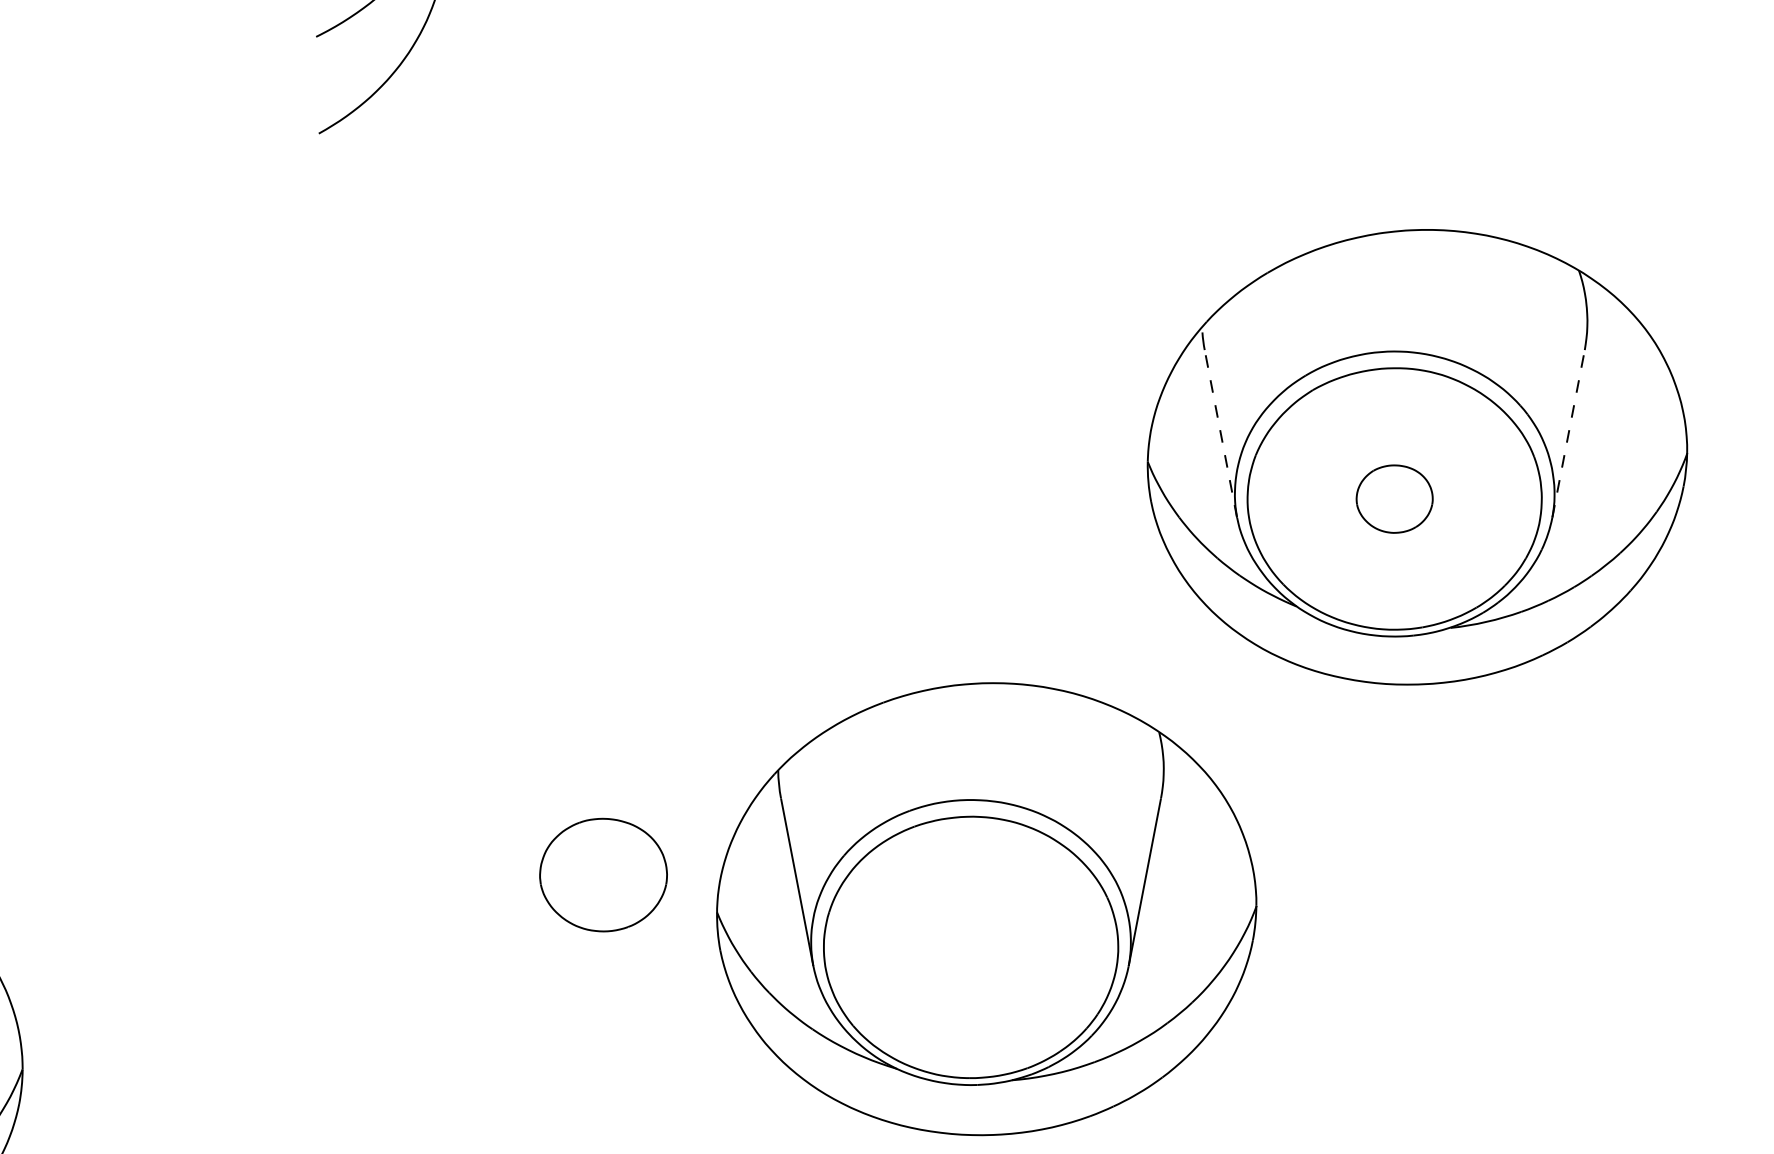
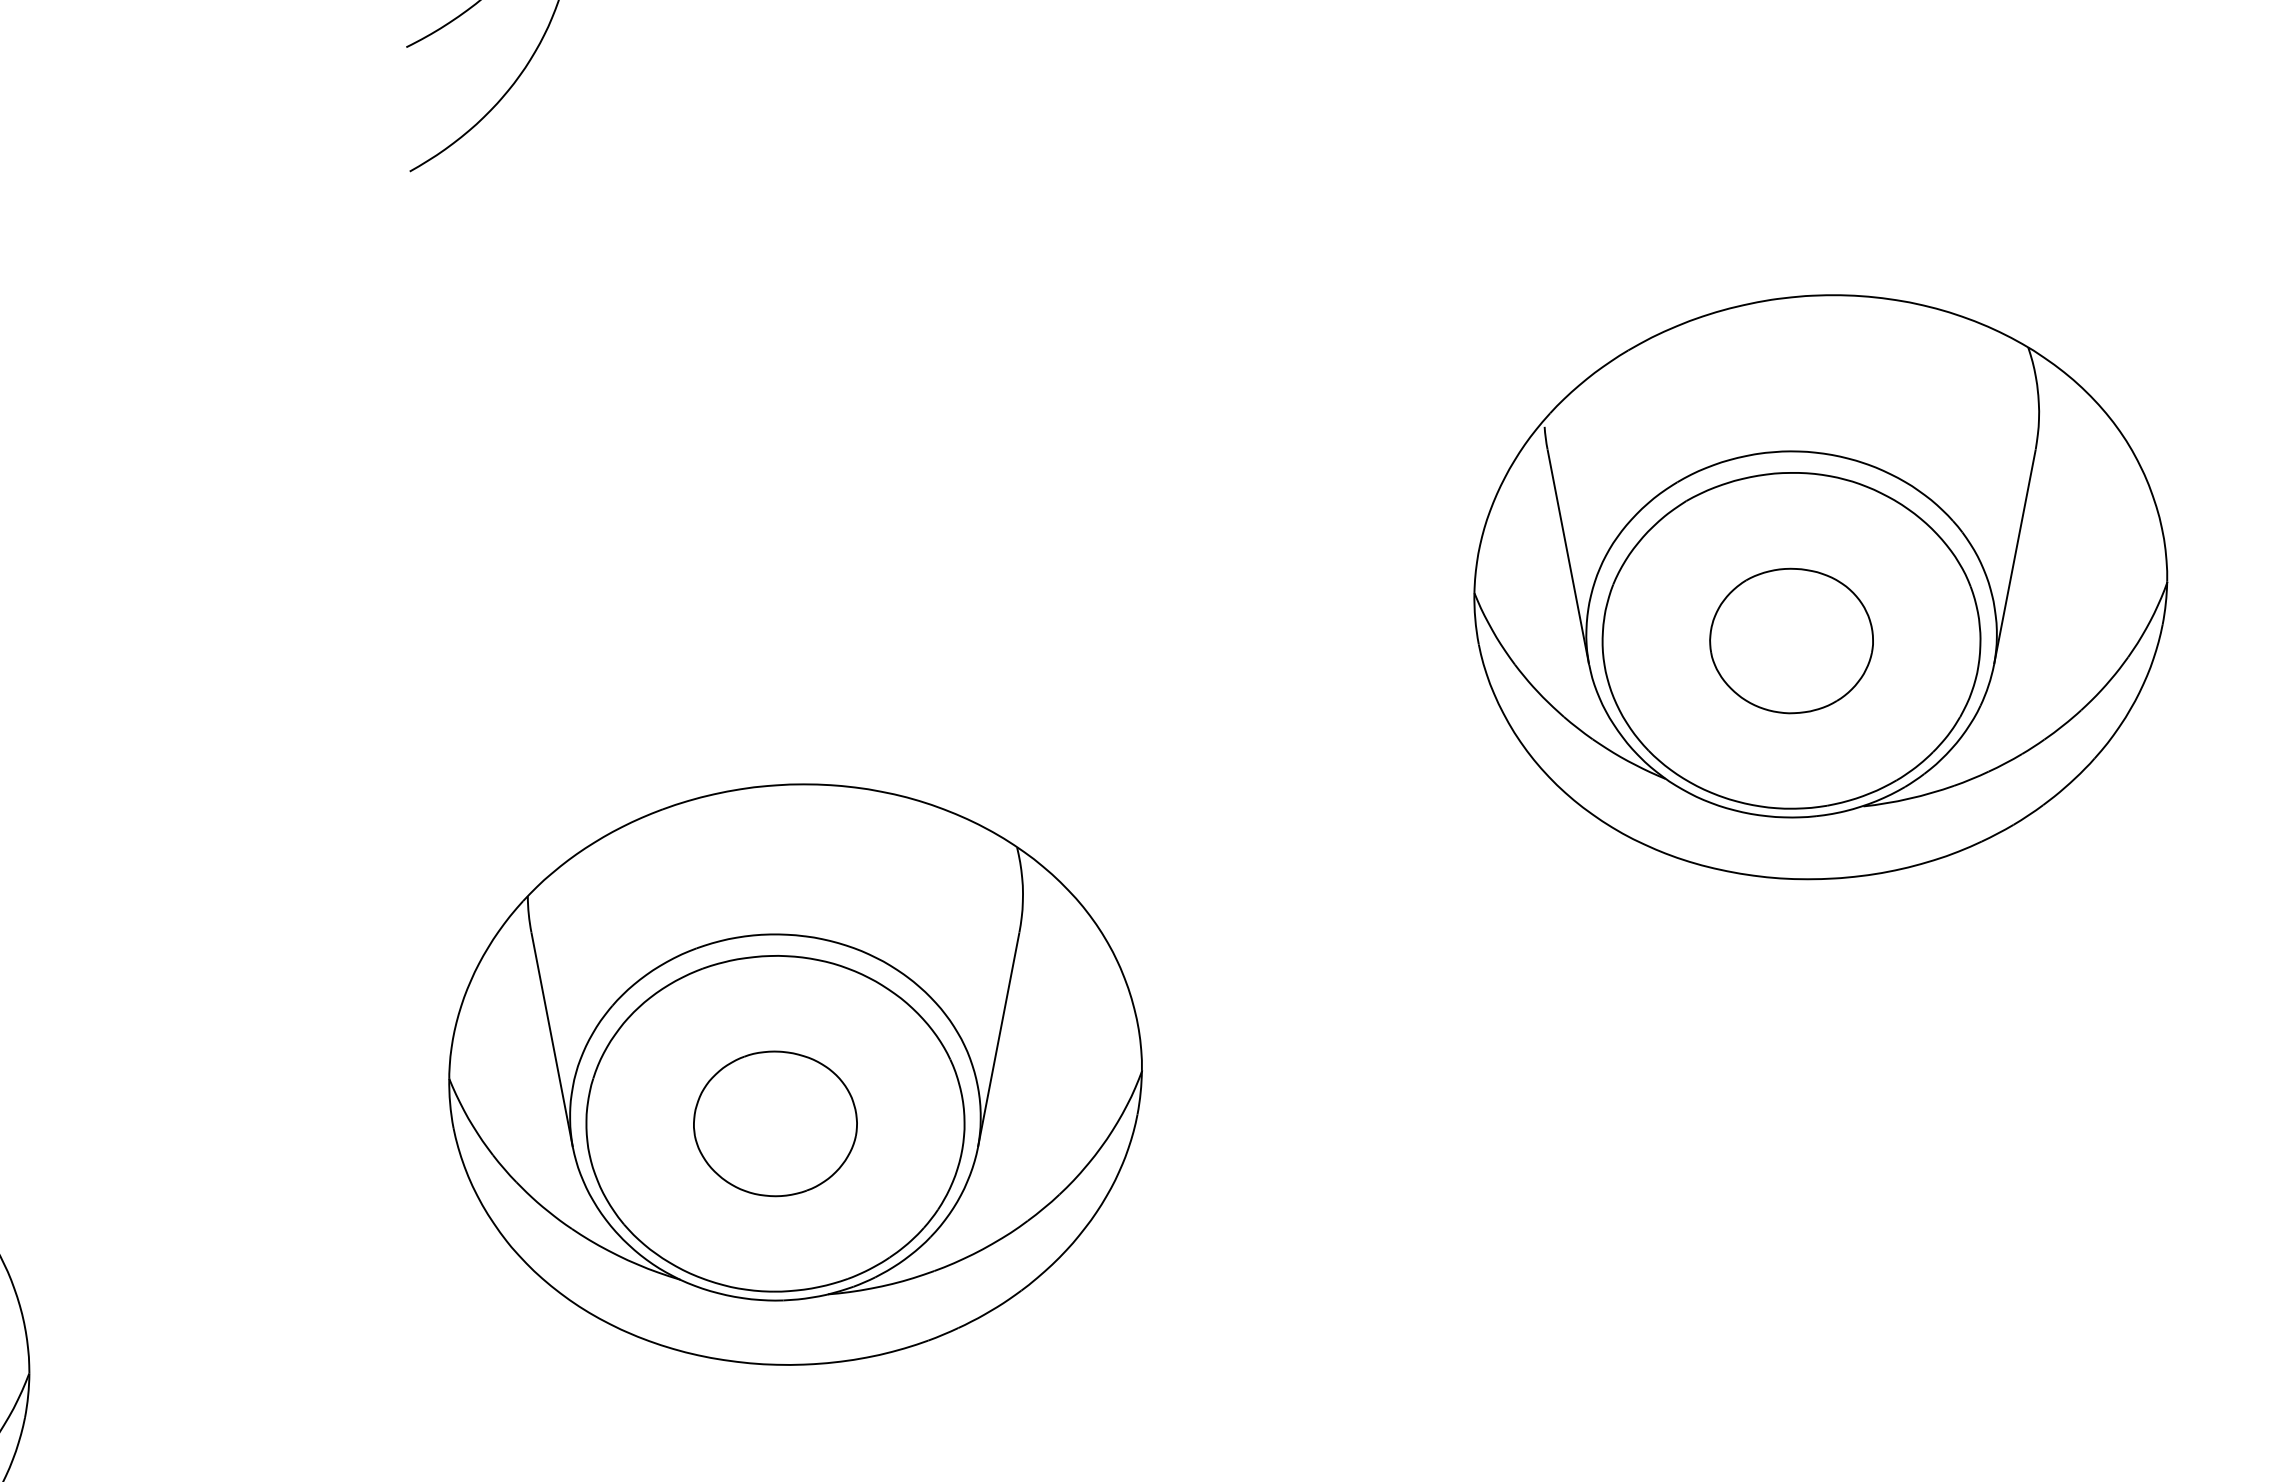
line: (1221, 434) -> (1568, 557), dashed -> solid
line: (1568, 434) -> (2014, 557), dashed -> solid
part: (1394, 498) -> (1791, 640), size x1.67
part: (986, 909) -> (795, 1074), moved

